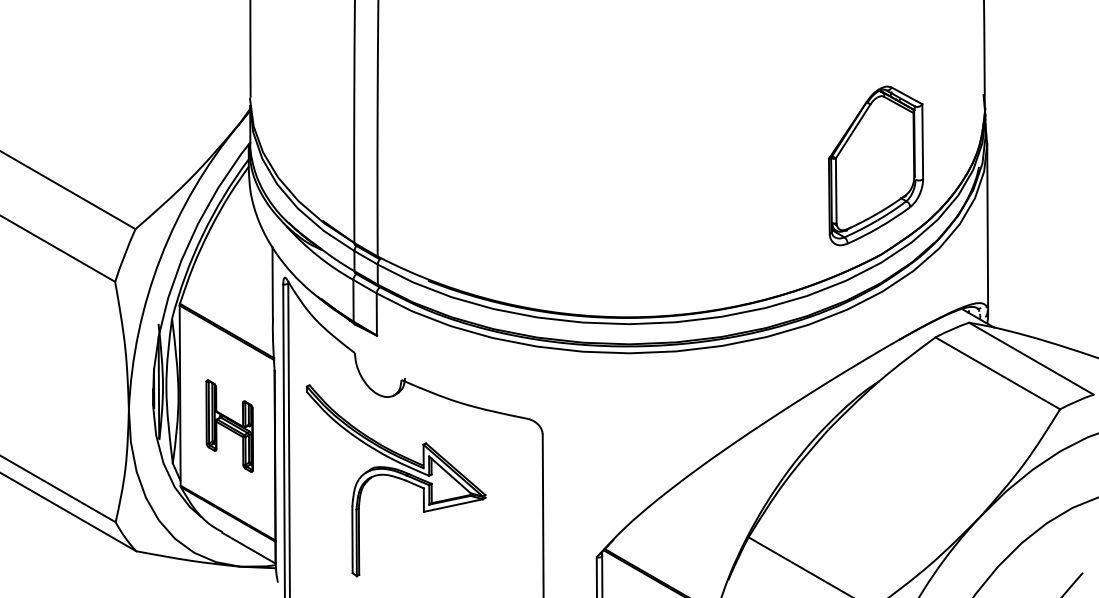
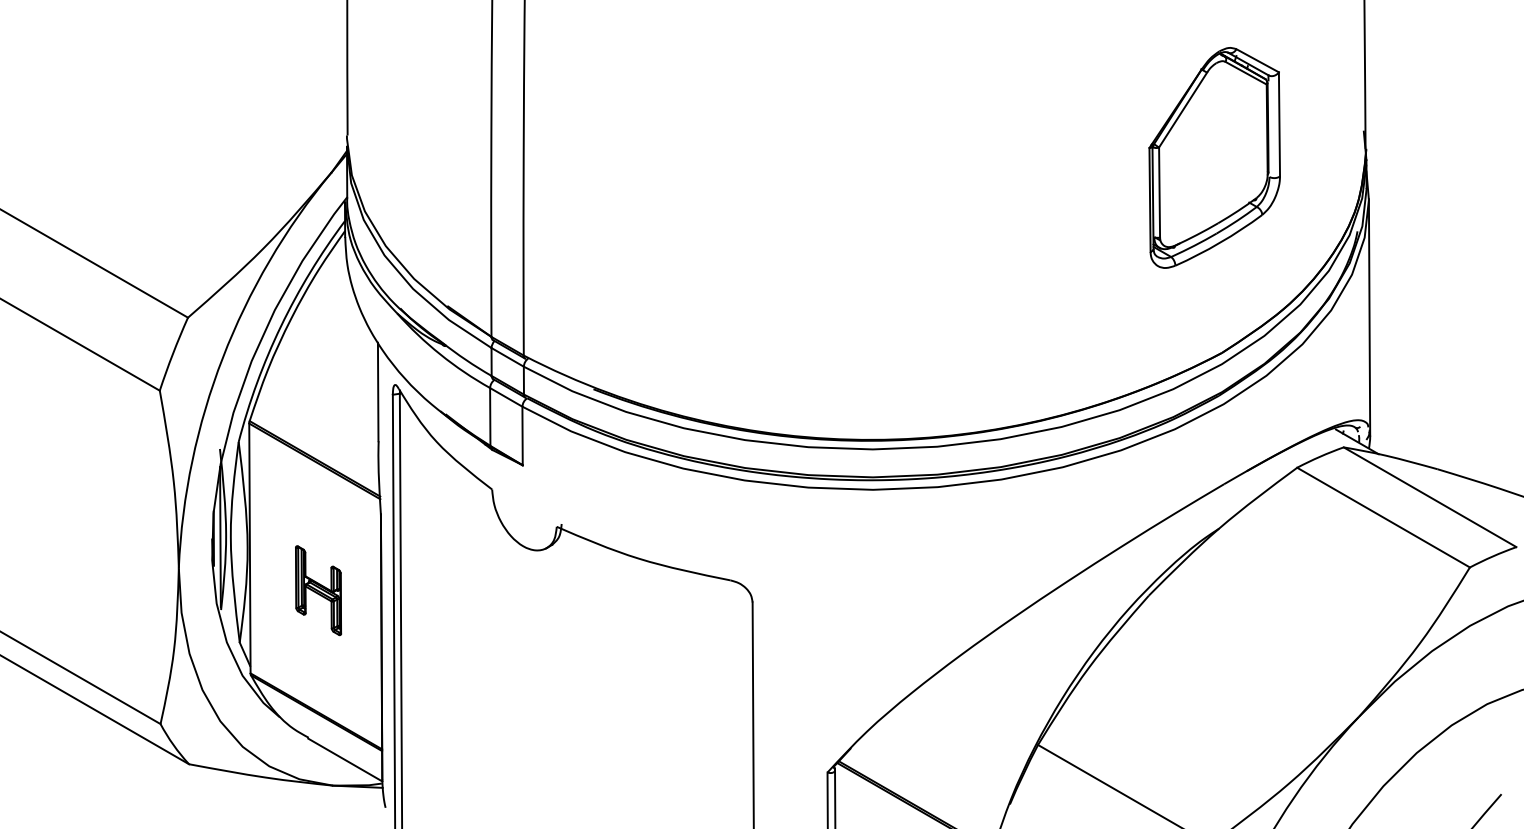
part: (876, 165) -> (1215, 157), moved
part: (229, 425) -> (318, 589), size x0.7
part: (396, 480) -> (549, 666), removed

